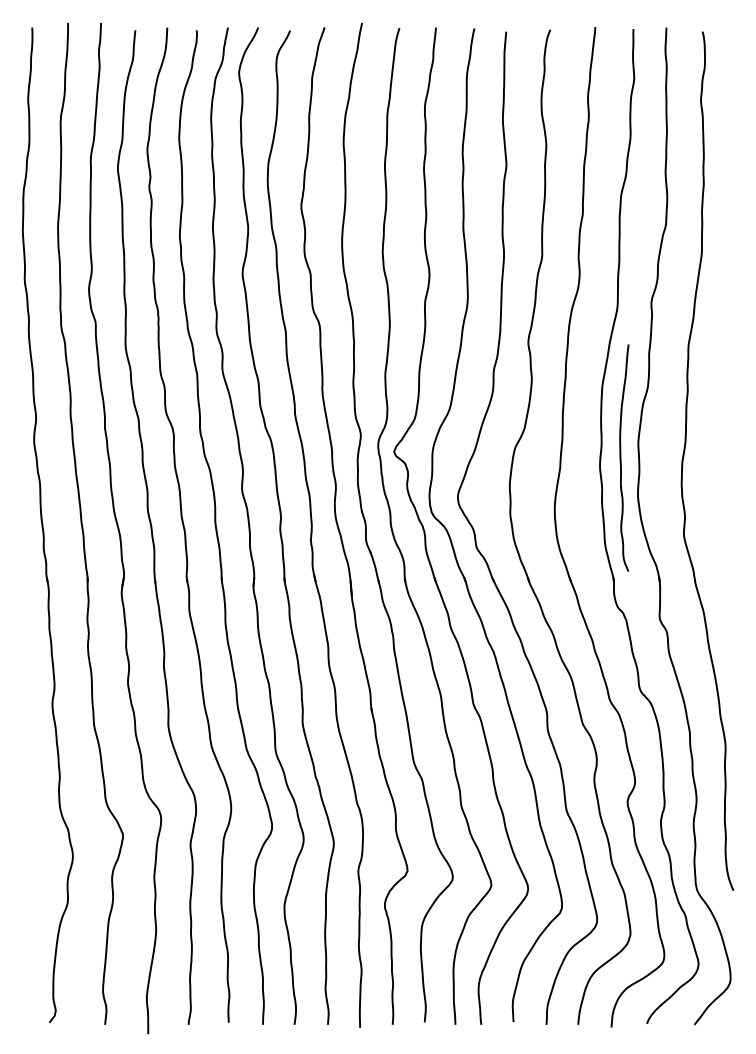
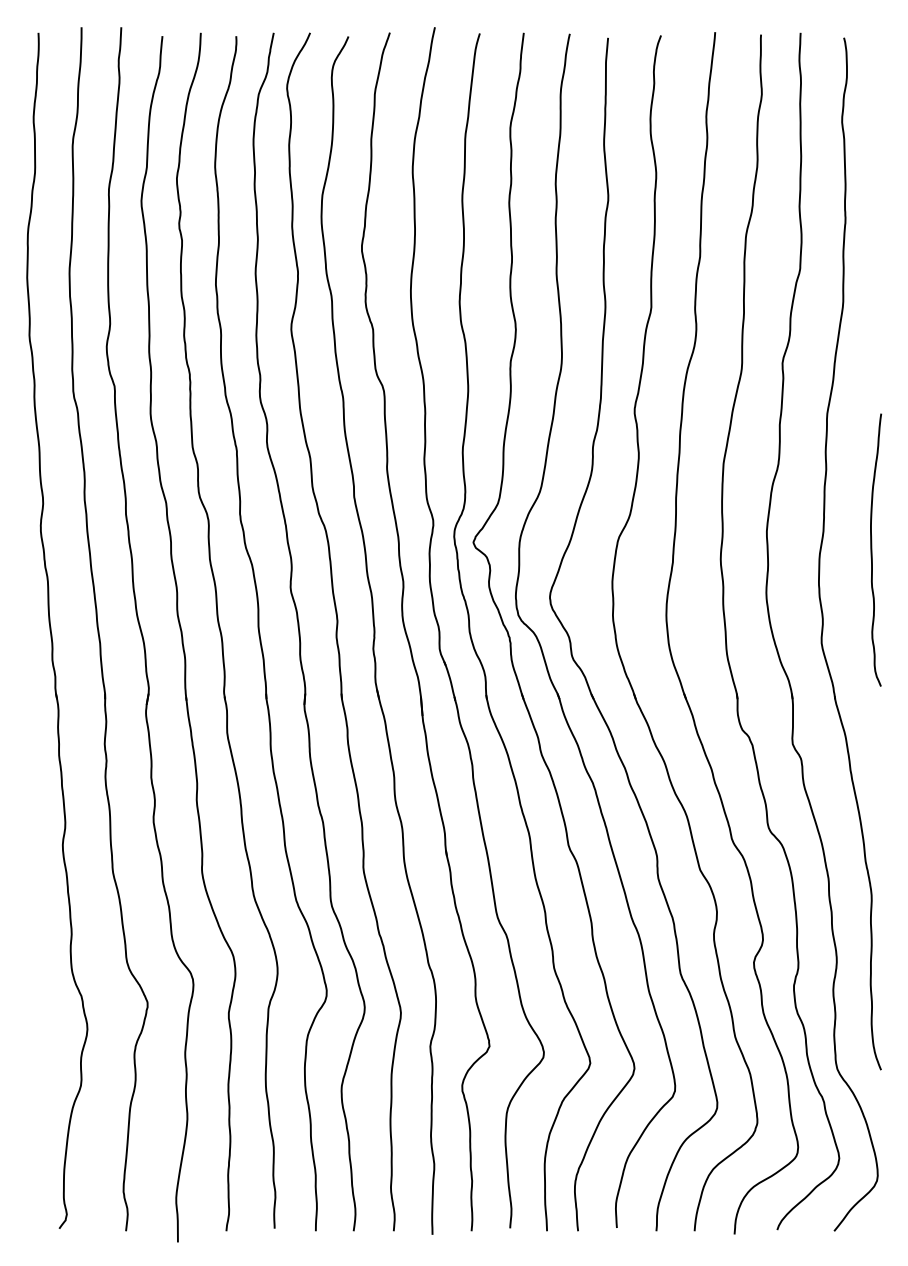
curve: (621, 457) -> (872, 549), moved

